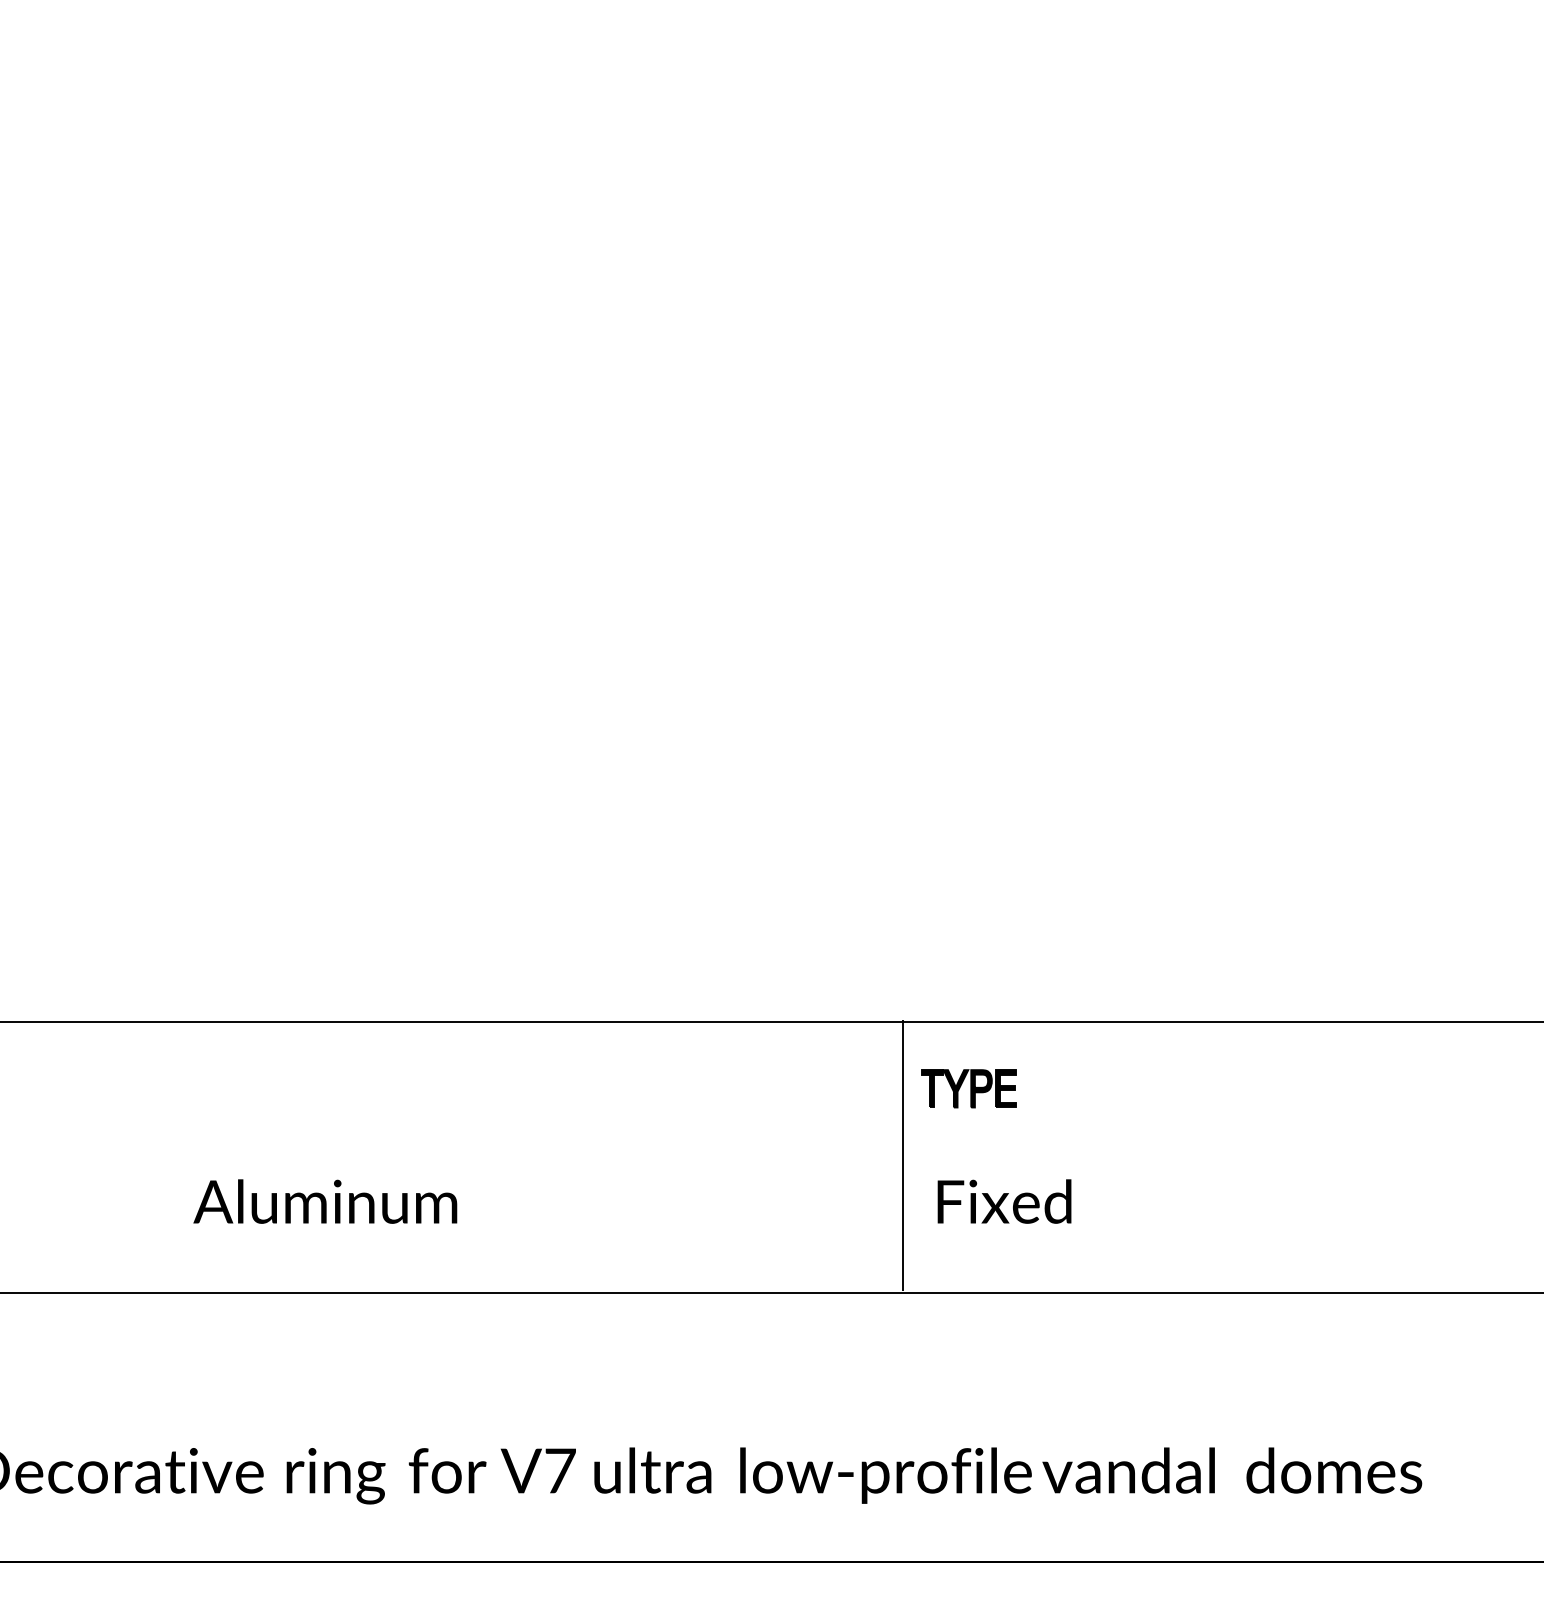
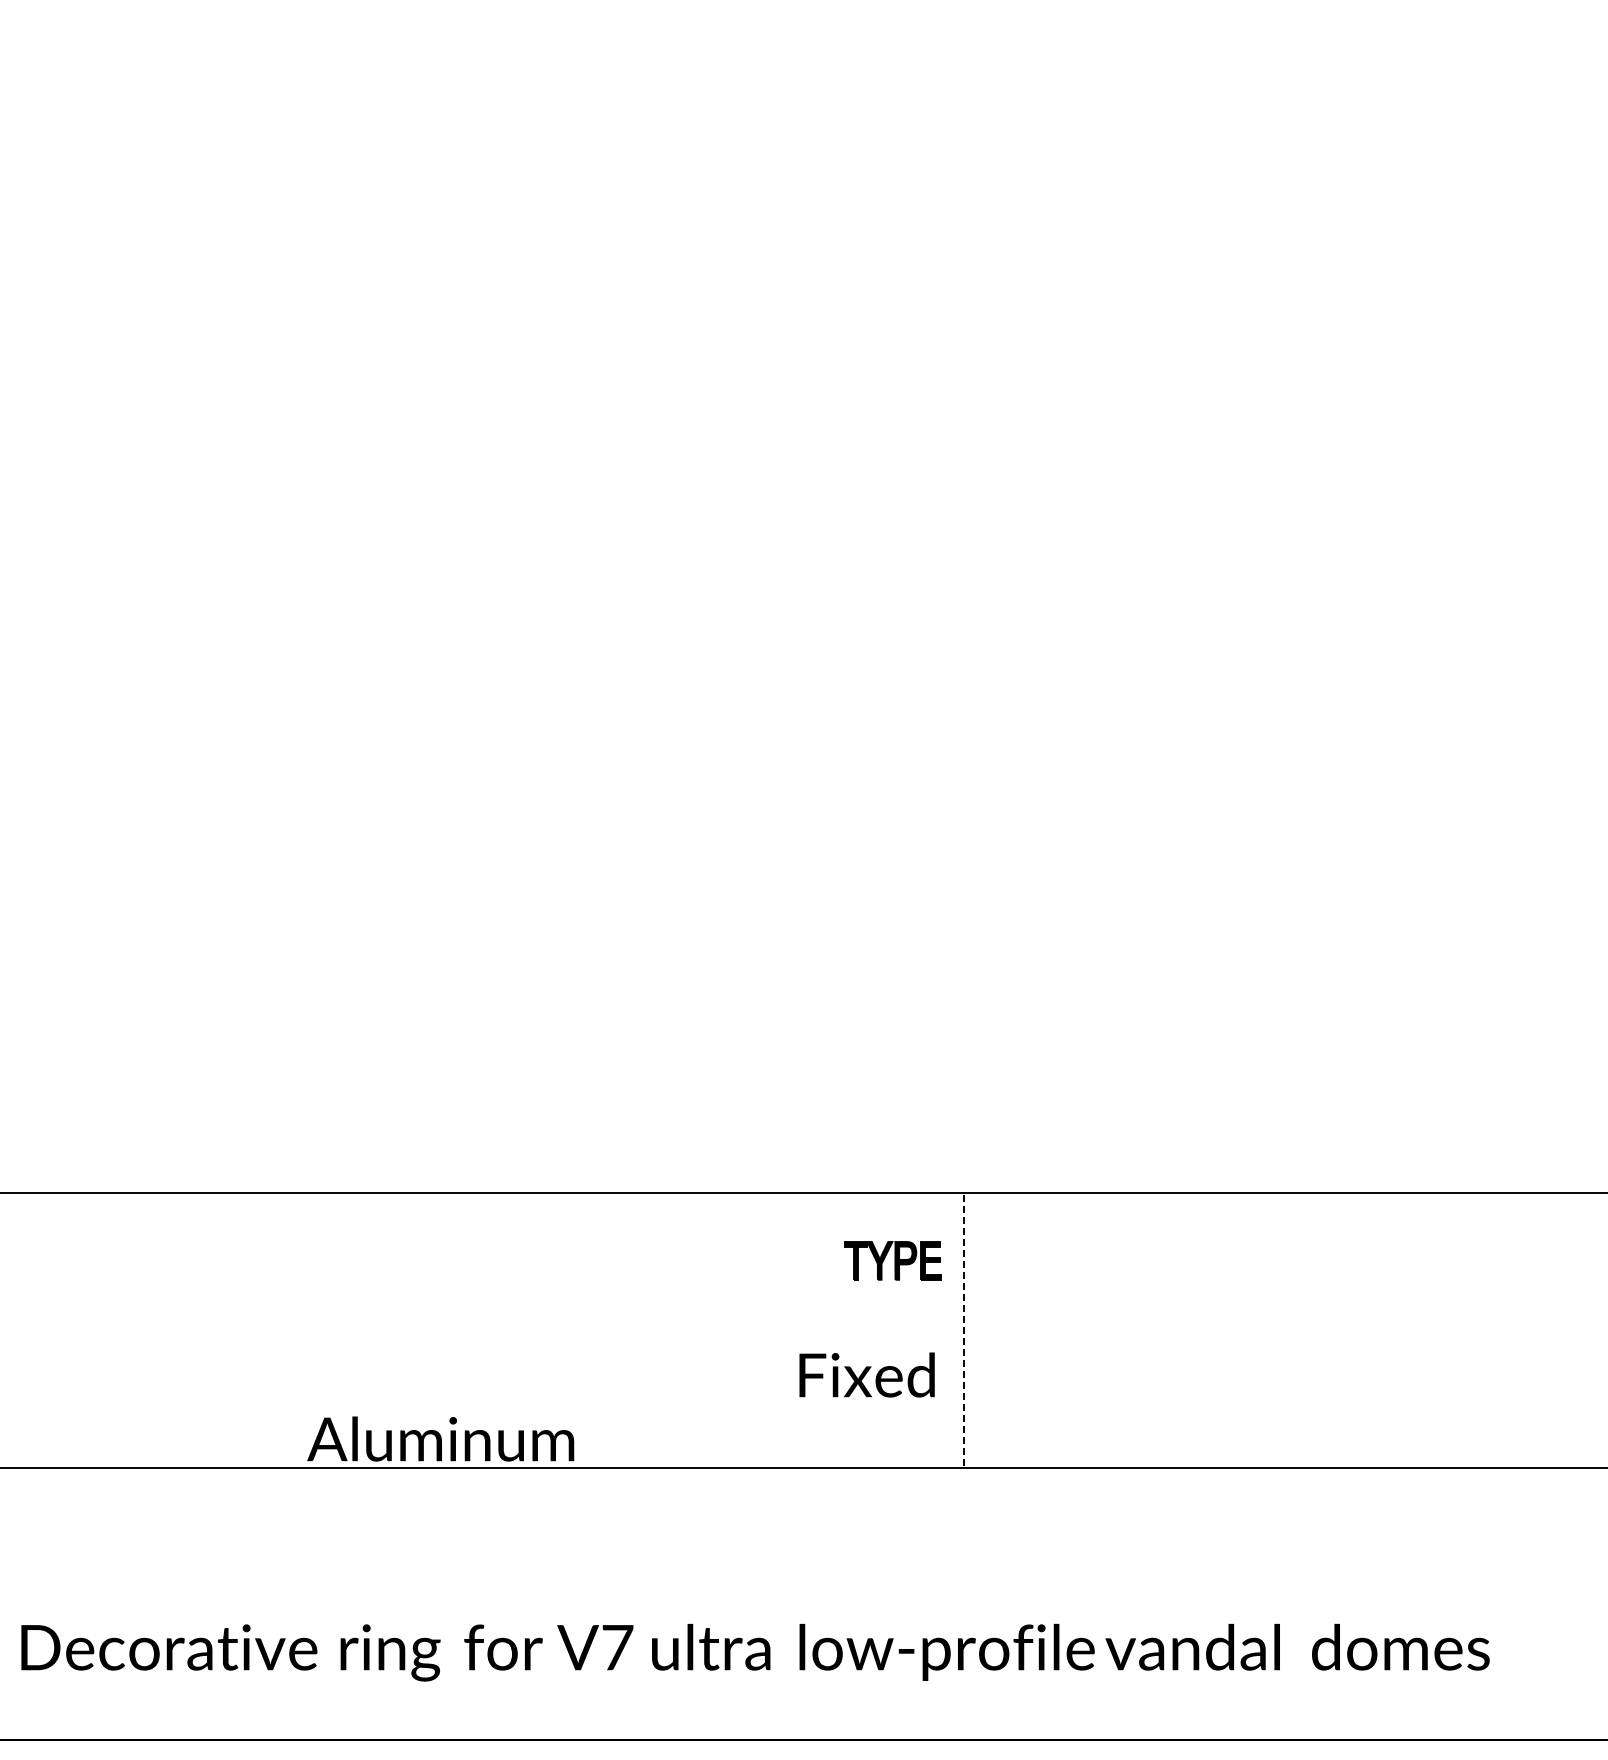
part: (968, 1088) -> (892, 1260), moved
line: (903, 1155) -> (964, 1328), solid -> dashed
text: (325, 1201) -> (440, 1438), moved
text: (1003, 1201) -> (866, 1374), moved

